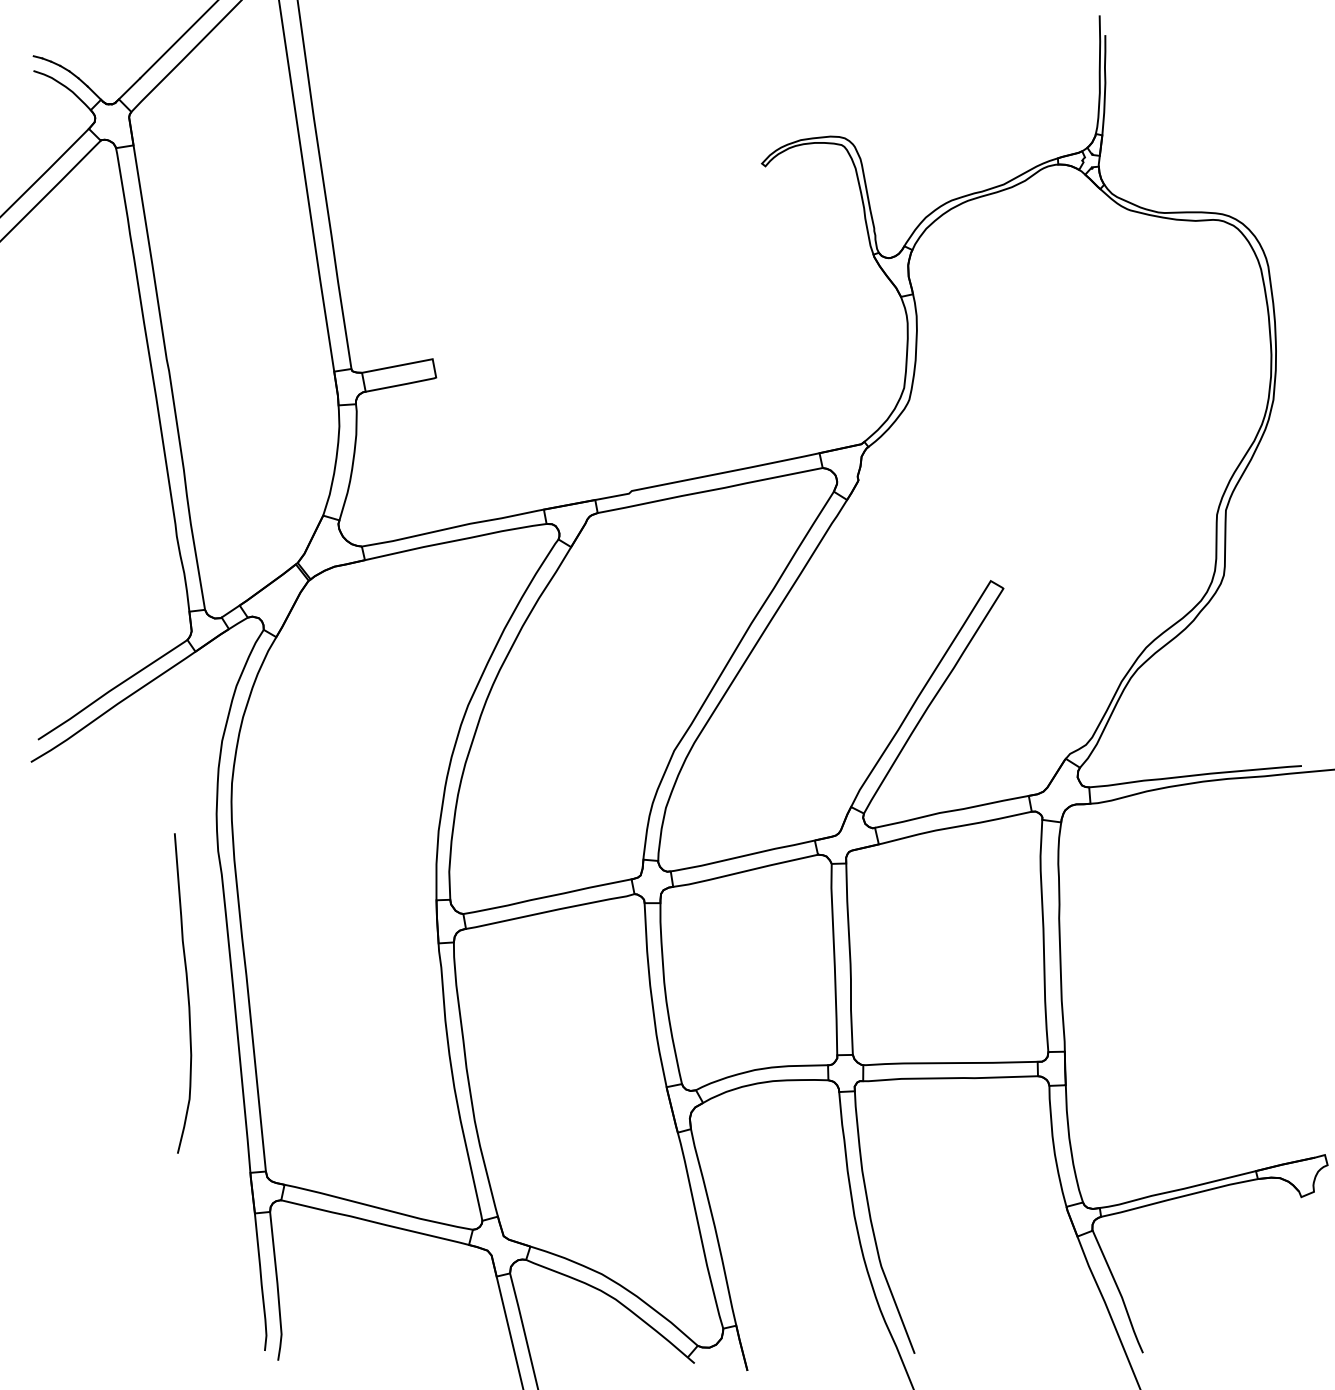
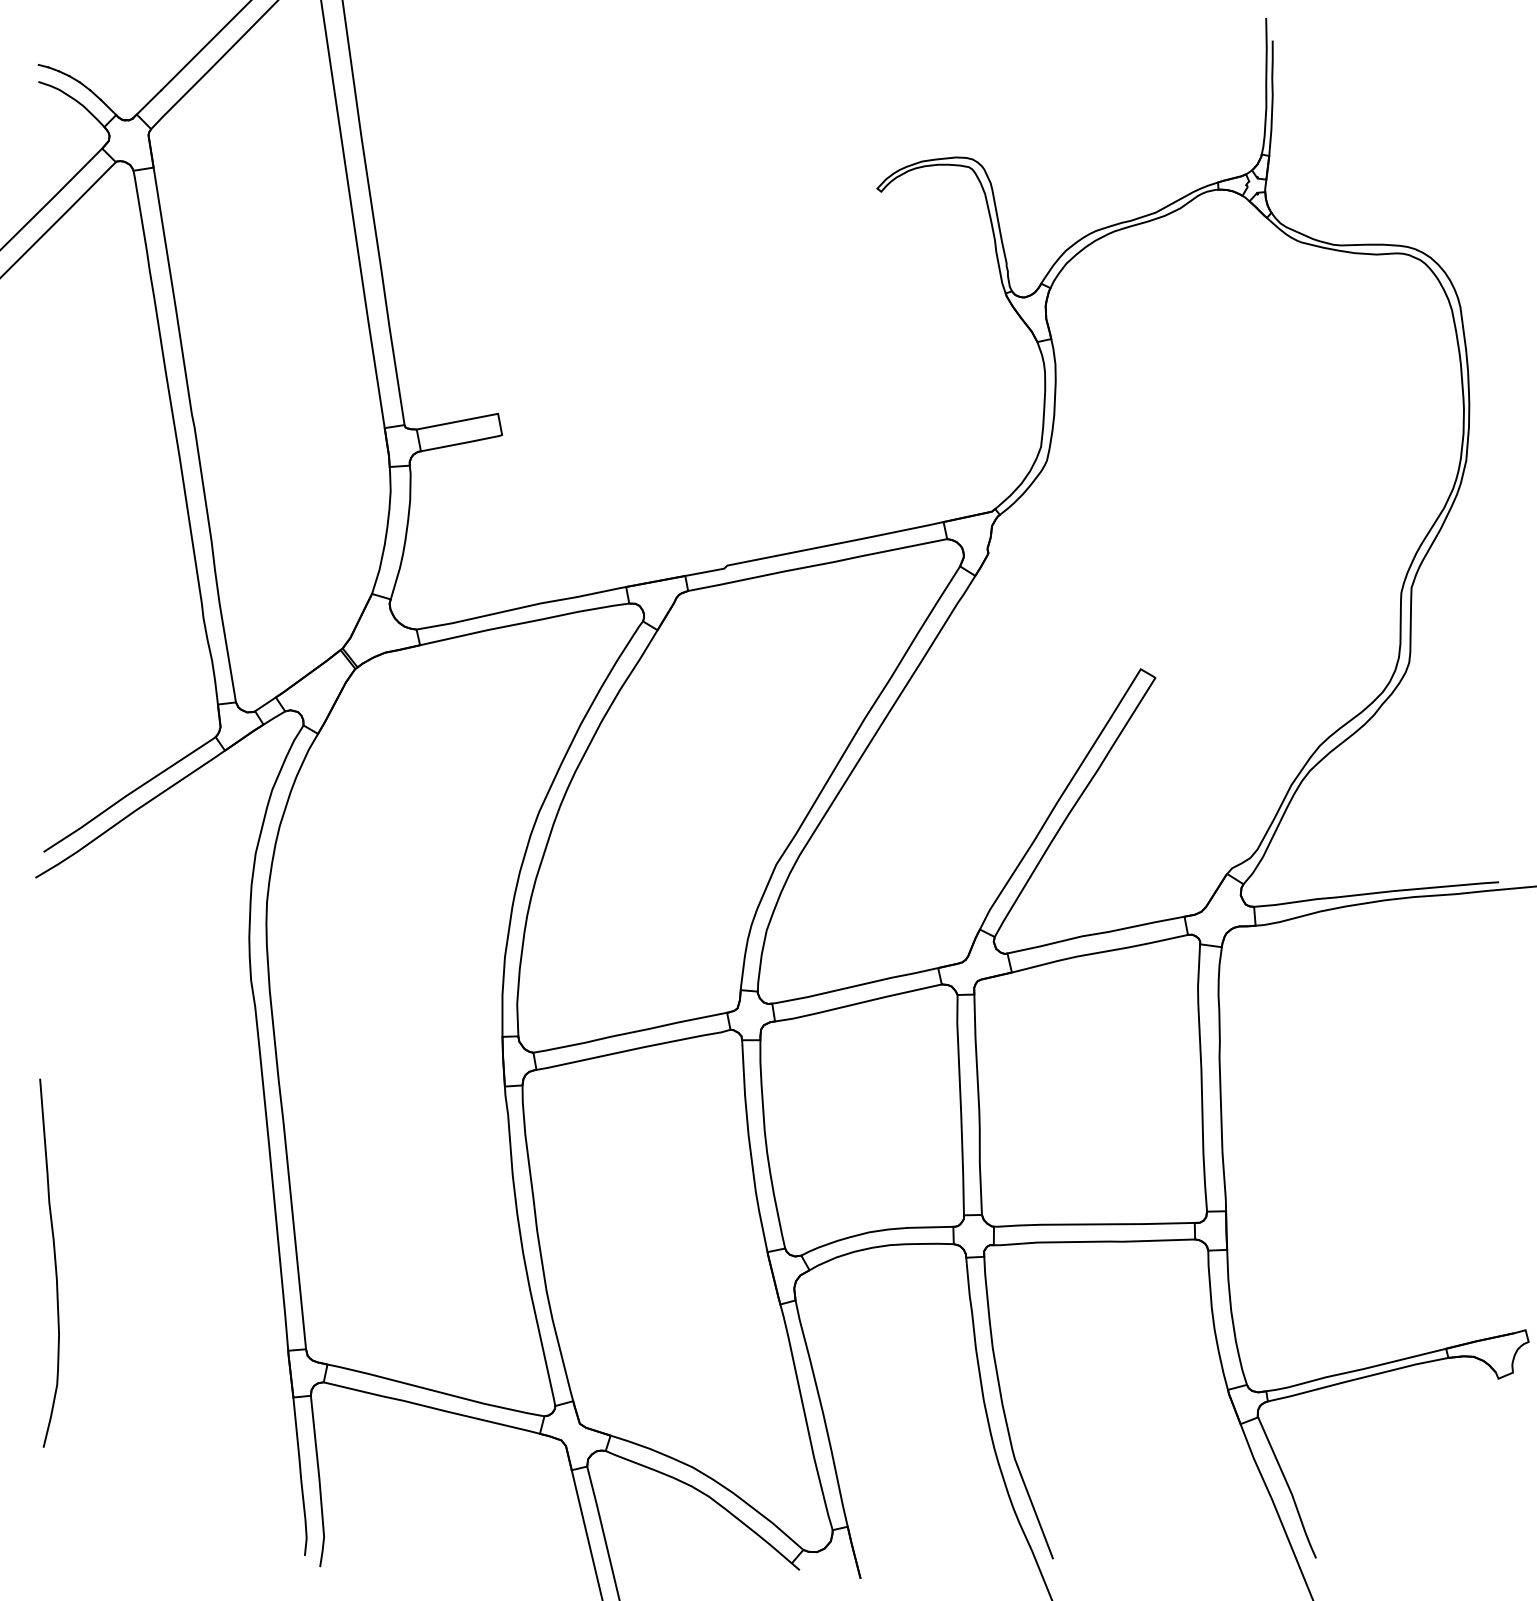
curve: (187, 992) -> (54, 1262), moved

